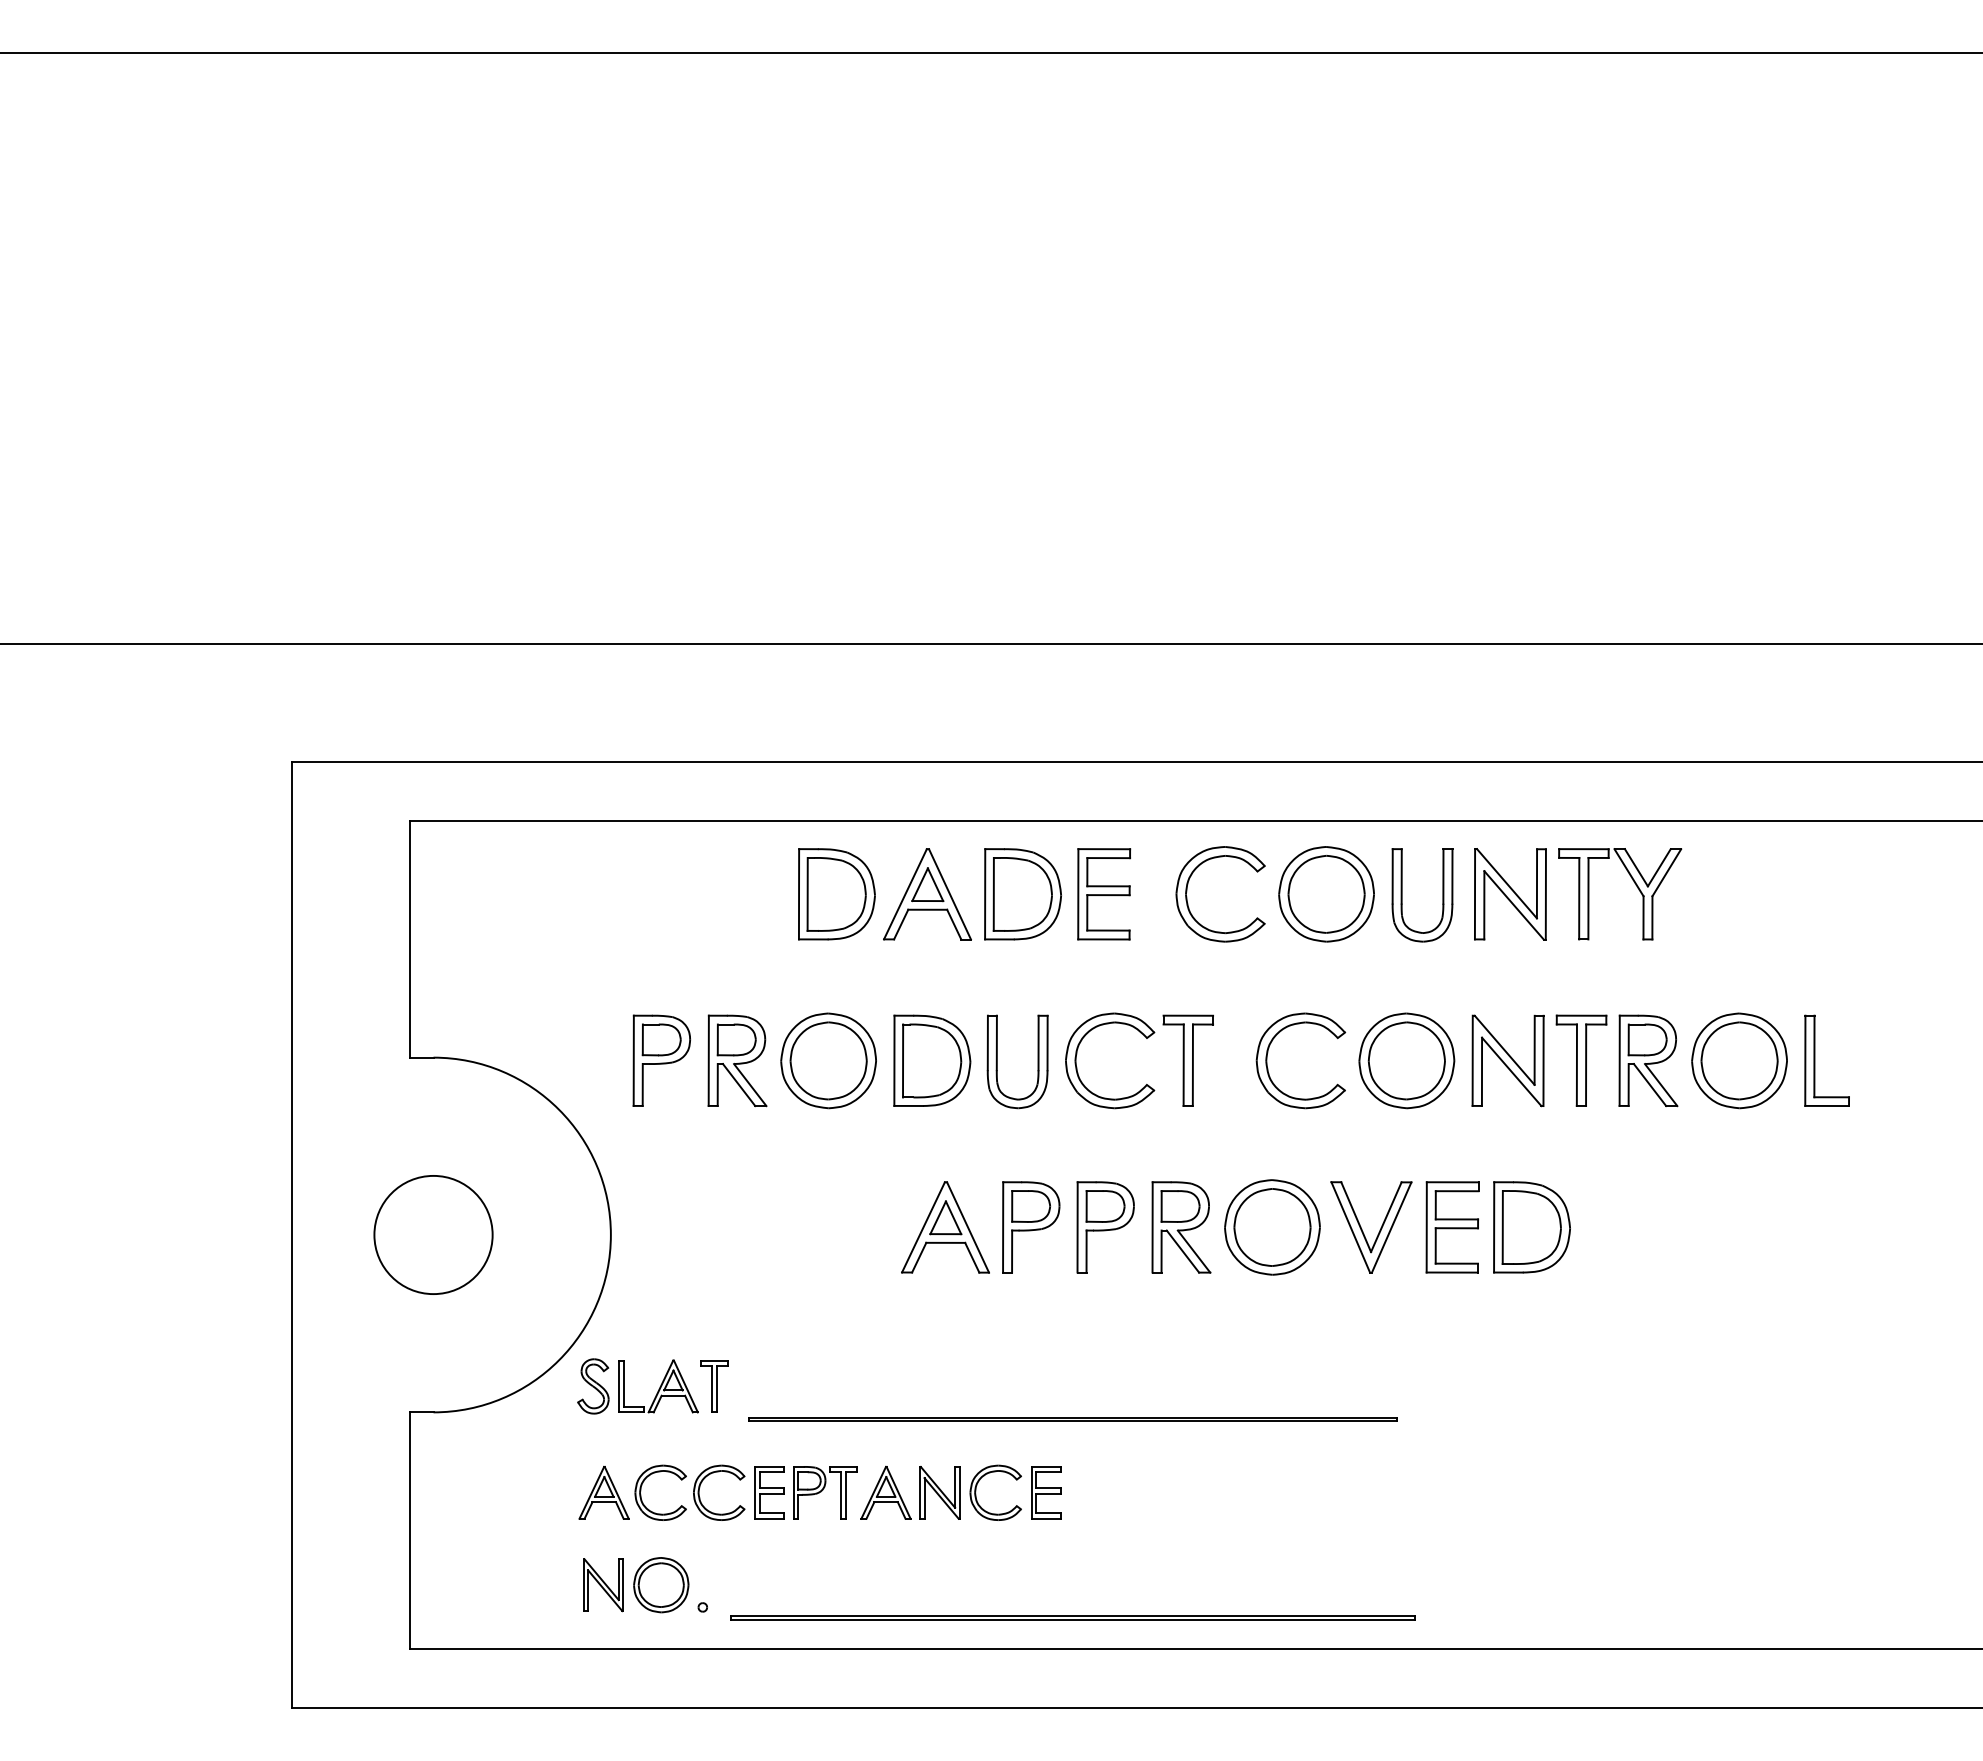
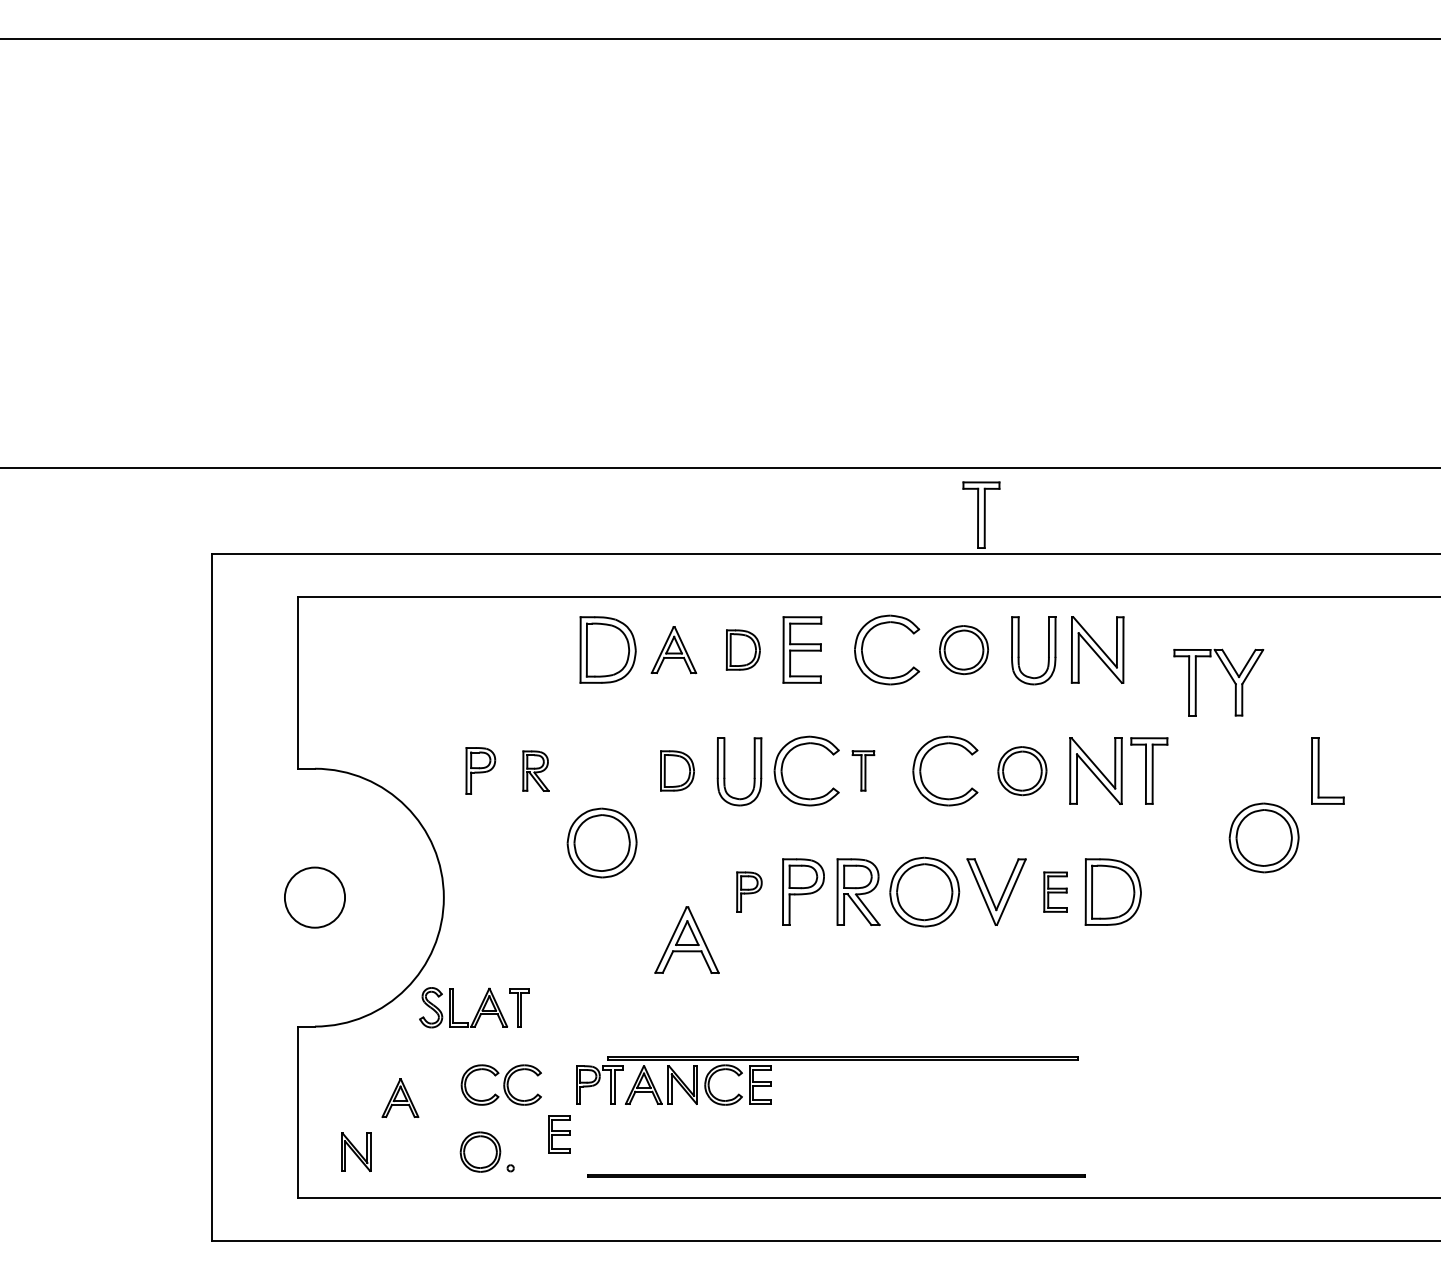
part: (1350, 708) -> (981, 514), added
part: (1635, 885) -> (1229, 676), moved
part: (927, 894) -> (673, 650), size x0.7
part: (1022, 894) -> (743, 650), size x0.6
part: (1326, 894) -> (963, 650), size x0.7
part: (661, 1060) -> (480, 770), size x0.7
part: (737, 1060) -> (535, 770), size x0.6
part: (828, 1060) -> (602, 842), moved
part: (932, 1060) -> (677, 770), size x0.6
part: (1187, 1060) -> (862, 770), size x0.6
part: (1406, 1060) -> (1022, 770), size x0.7
part: (1648, 1060) -> (1198, 770), removed
part: (1739, 1060) -> (1264, 837), moved
part: (945, 1227) -> (687, 940), moved
part: (1031, 1227) -> (749, 892), size x0.6
part: (1452, 1227) -> (1055, 892), size x0.6
circle: (433, 1234) -> (314, 897), size x0.7
line: (1072, 1418) -> (842, 1057), moved
part: (603, 1492) -> (399, 1097), moved
part: (769, 1492) -> (559, 1134), moved
part: (603, 1585) -> (356, 1152), moved
part: (1072, 1617) -> (836, 1175), moved

